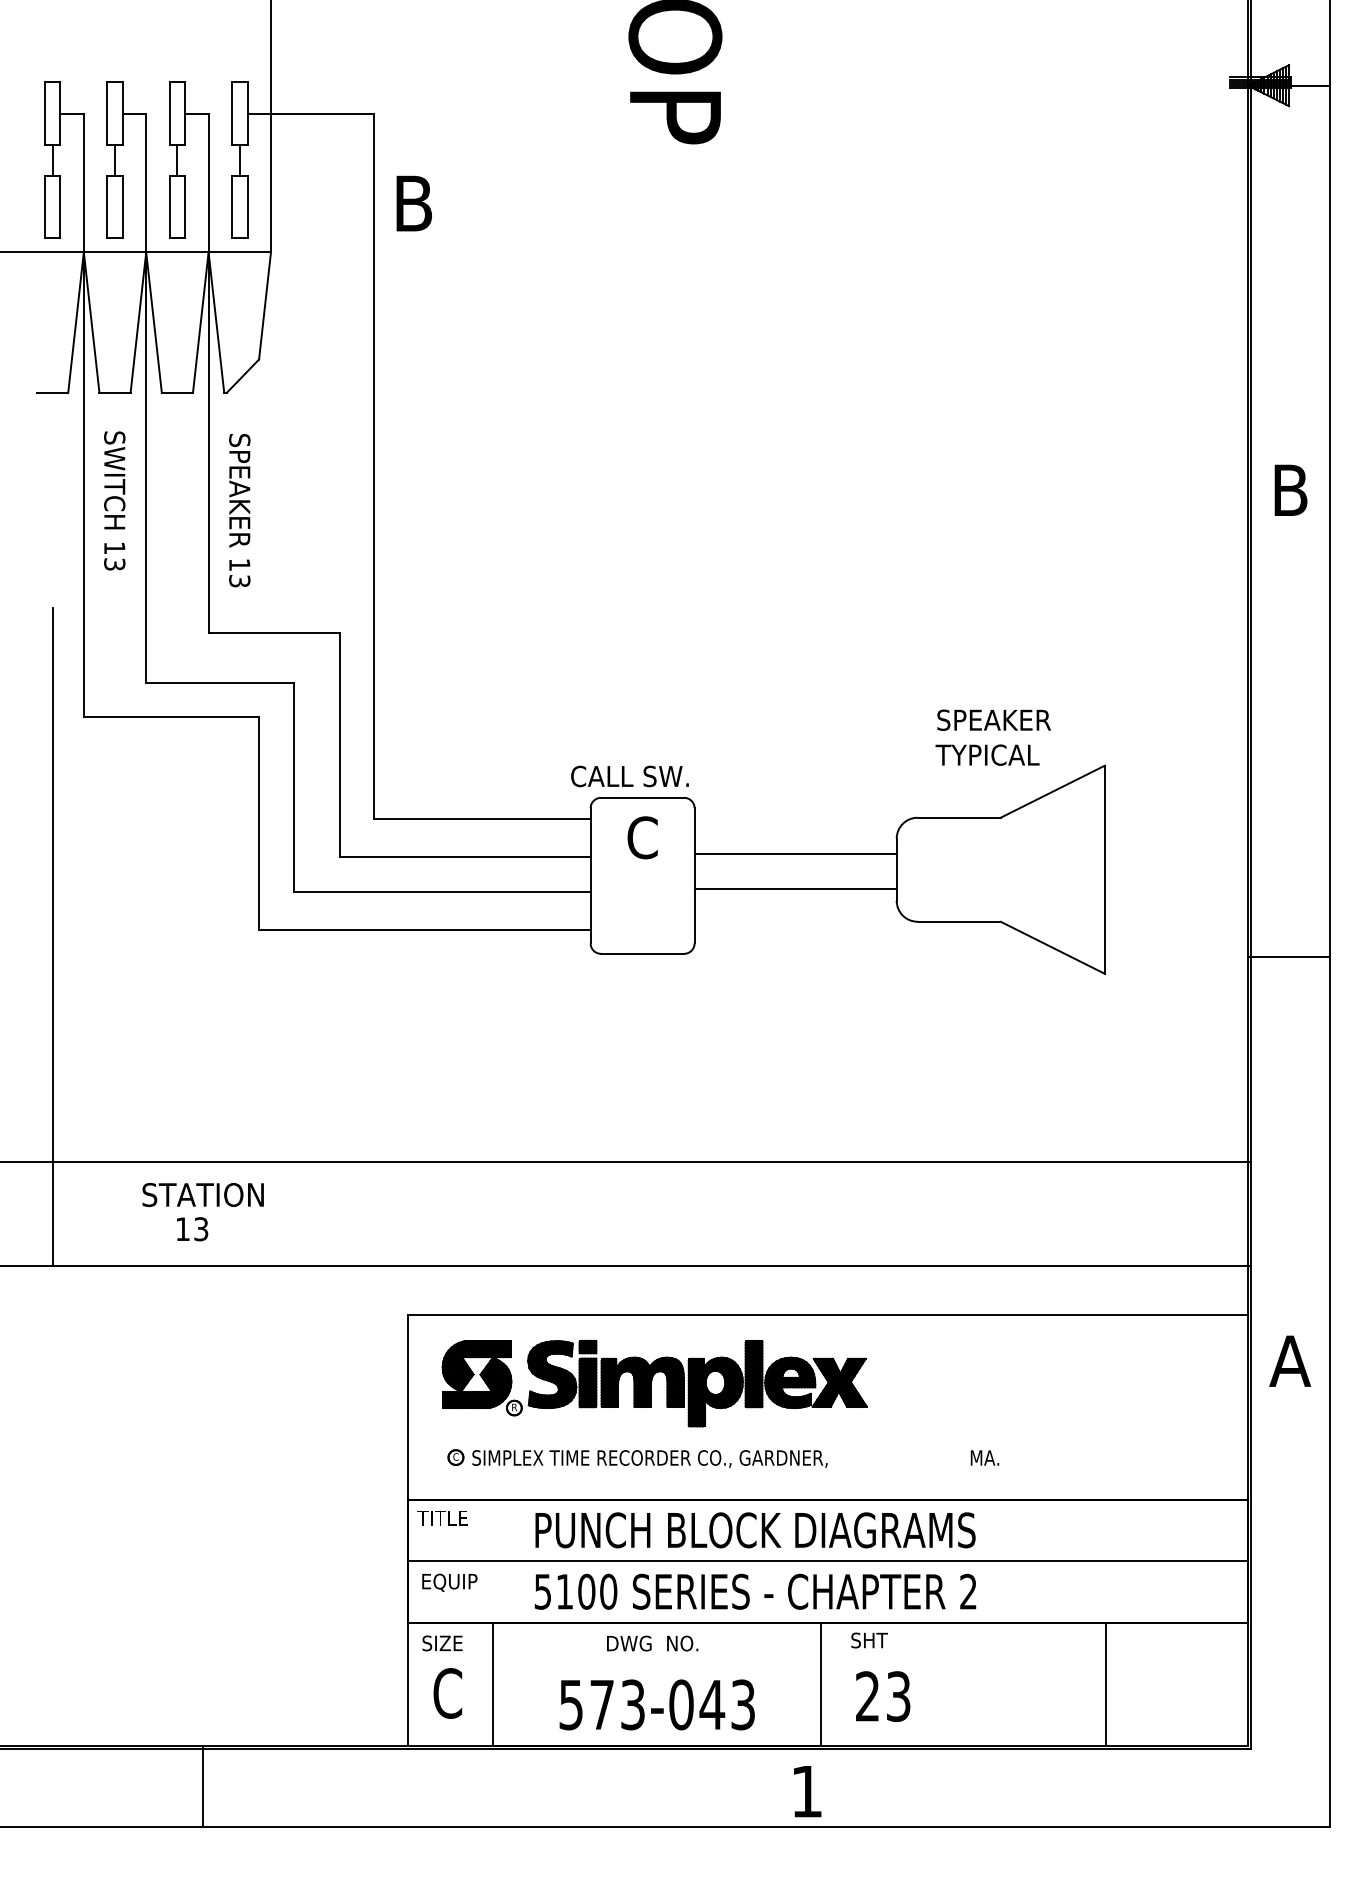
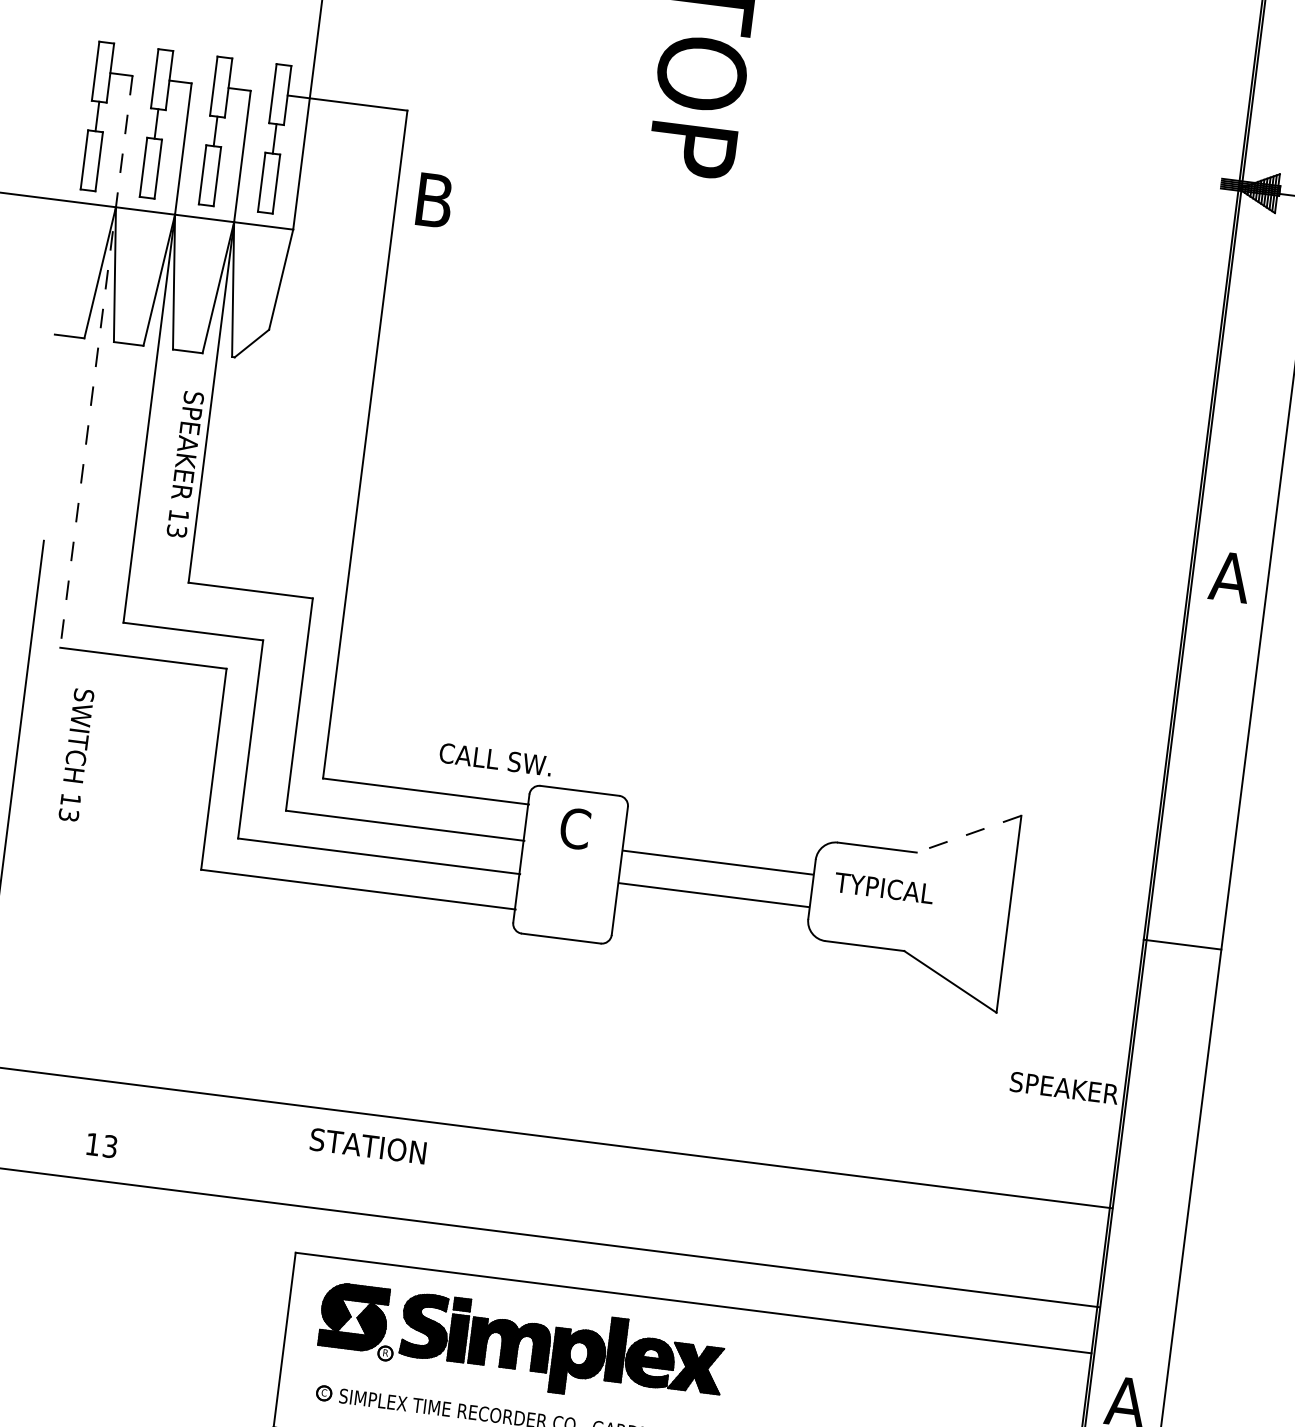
line: (83, 415) -> (96, 361), solid -> dashed
text: (1290, 489) -> (1230, 576), B -> A
text: (114, 500) -> (76, 754), moved
text: (239, 510) -> (185, 464), moved
text: (993, 719) -> (1063, 1087), moved
text: (987, 754) -> (884, 887), moved
text: (629, 776) -> (495, 759), moved
line: (1052, 792) -> (968, 834), solid -> dashed
line: (1289, 956) -> (1182, 944), moved
text: (202, 1194) -> (367, 1145), moved

